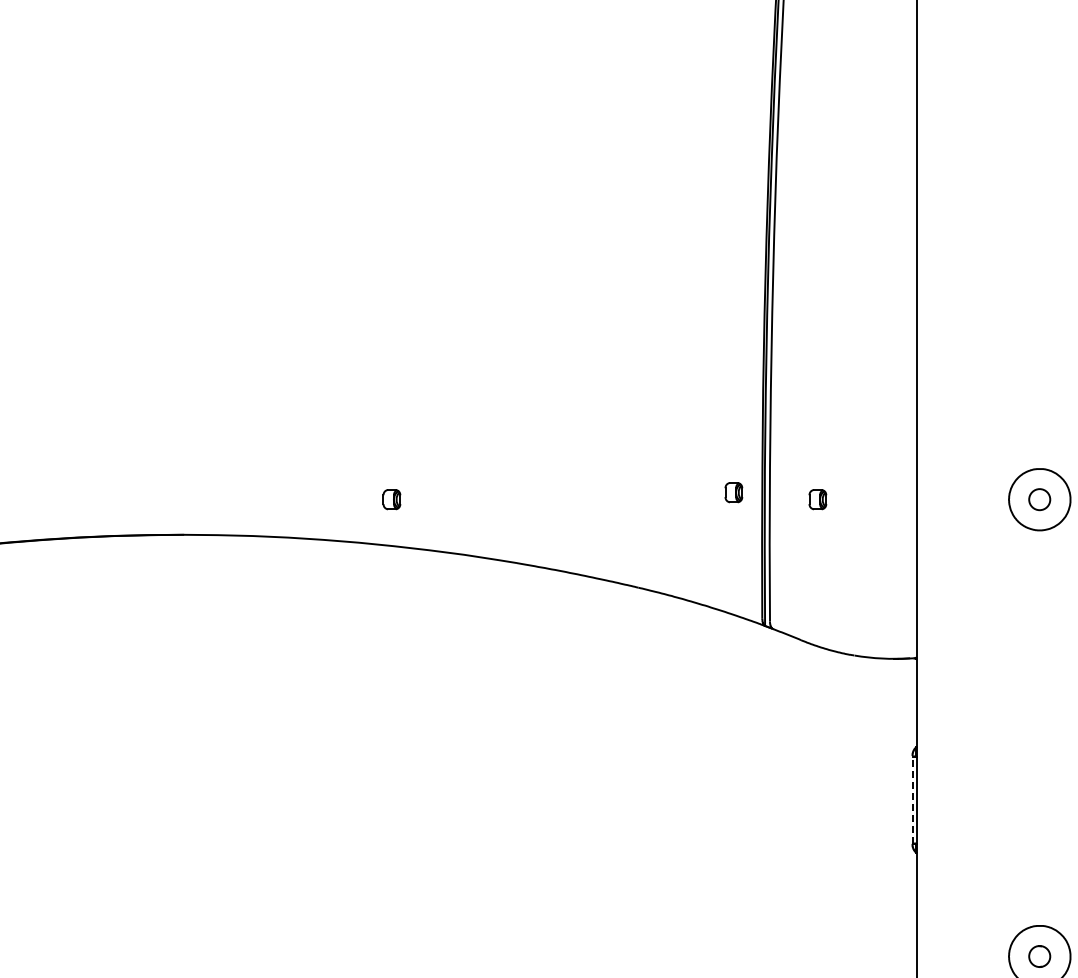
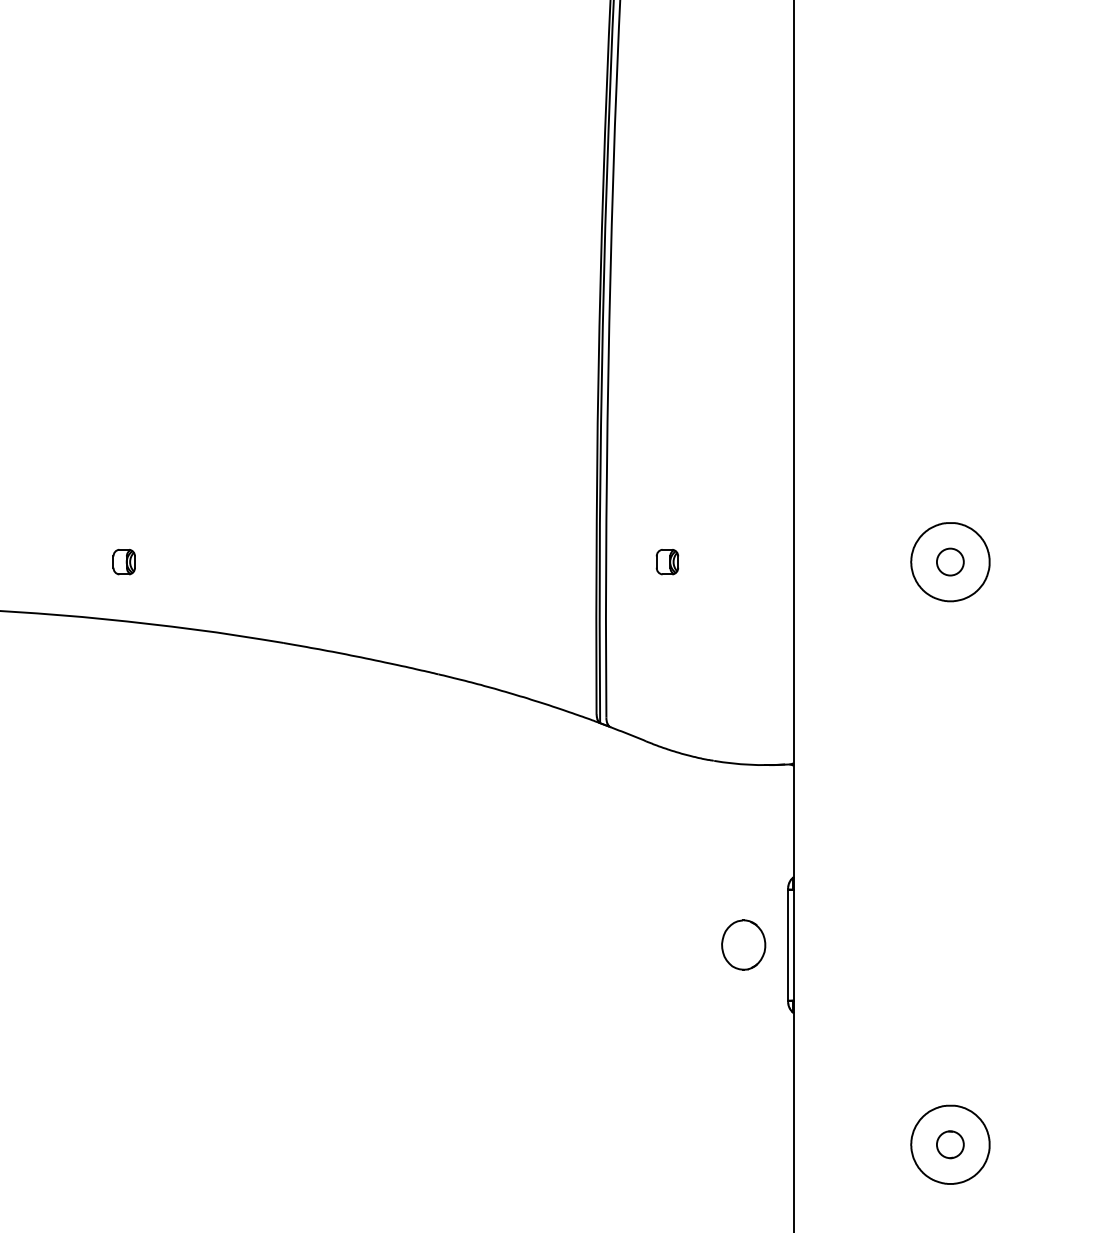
part: (733, 492) -> (559, 552), removed
part: (877, 799) -> (743, 944), added
line: (912, 799) -> (788, 944), dashed -> solid

